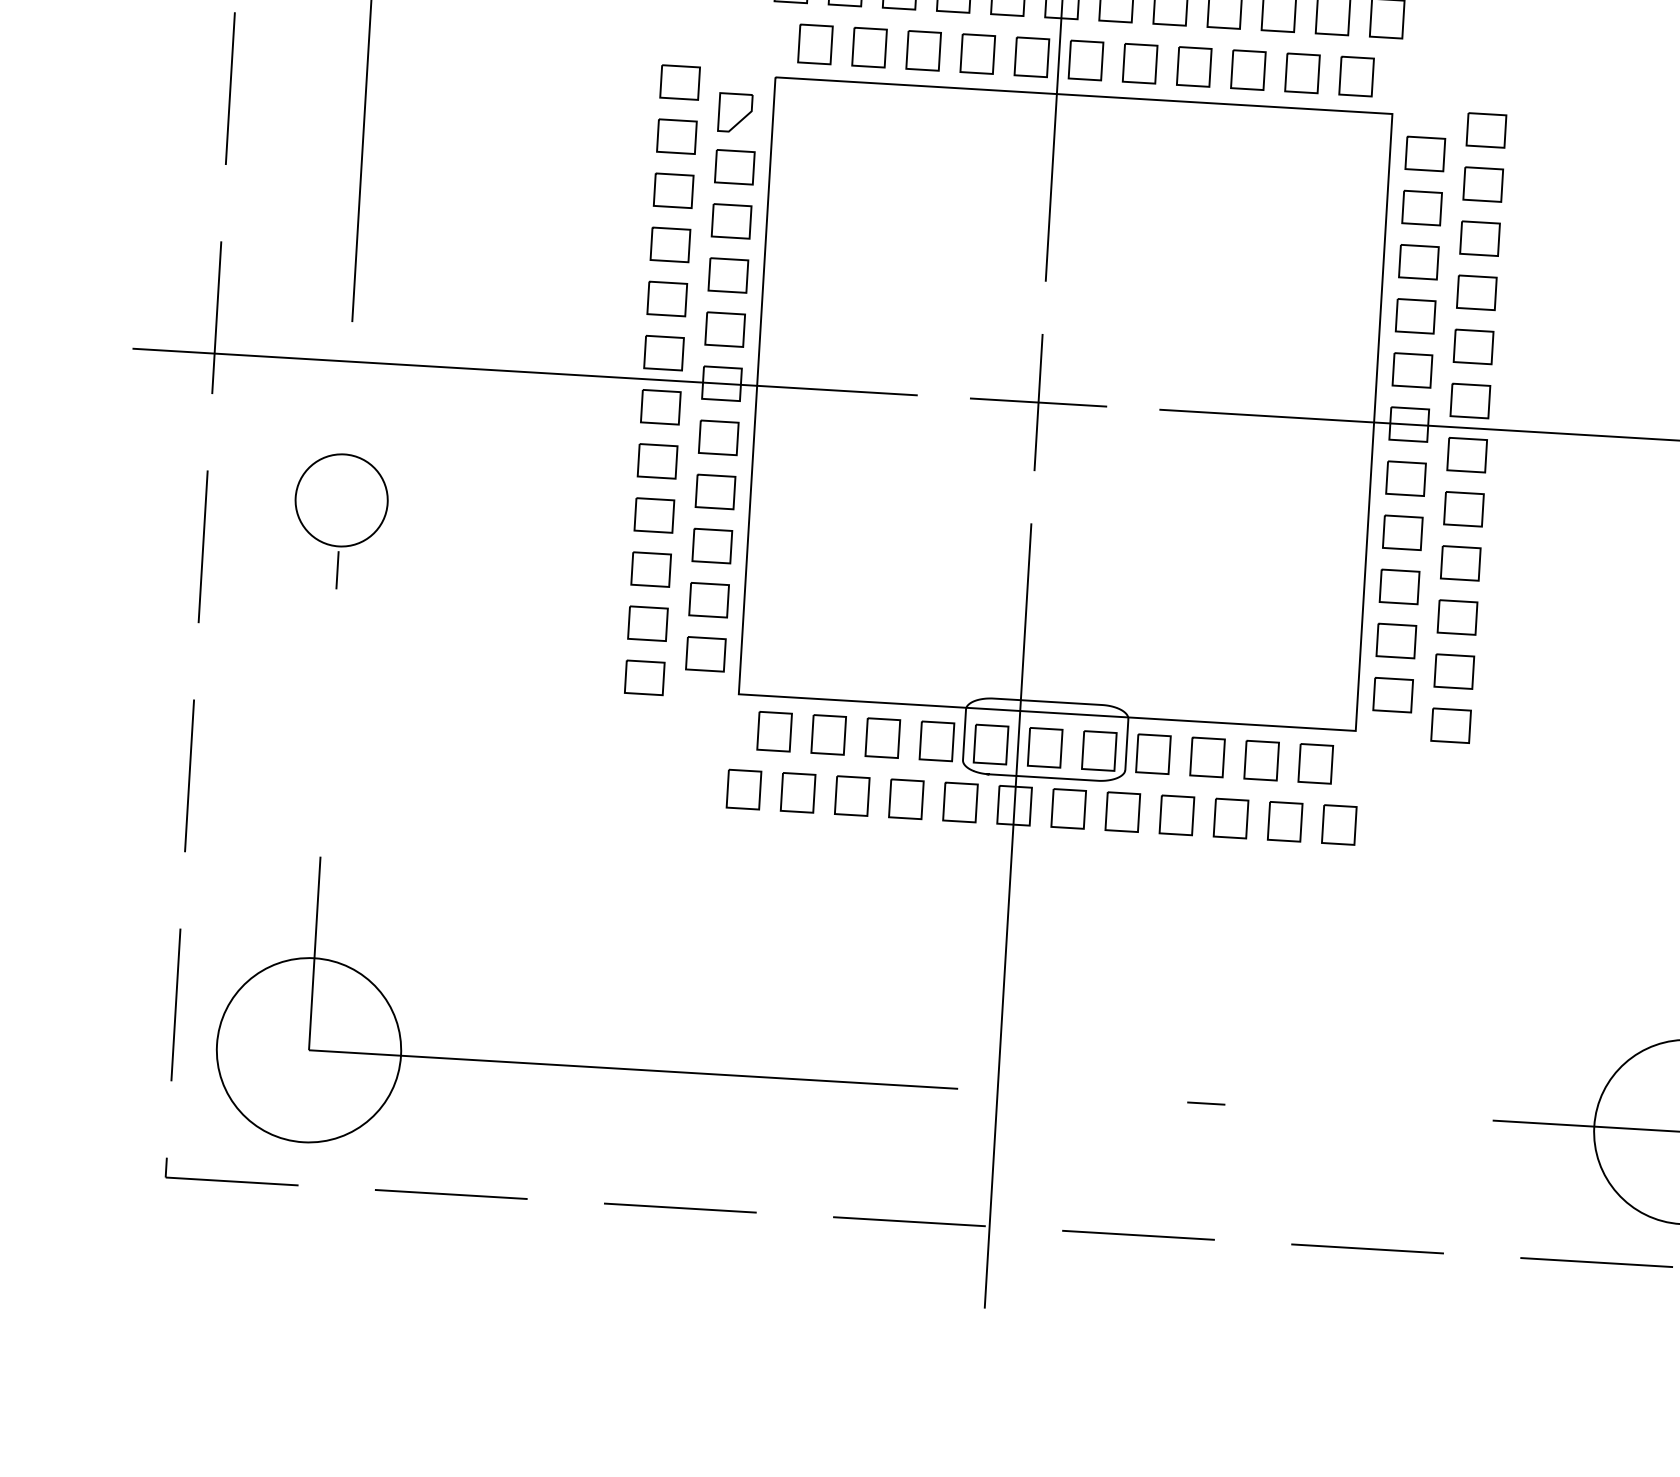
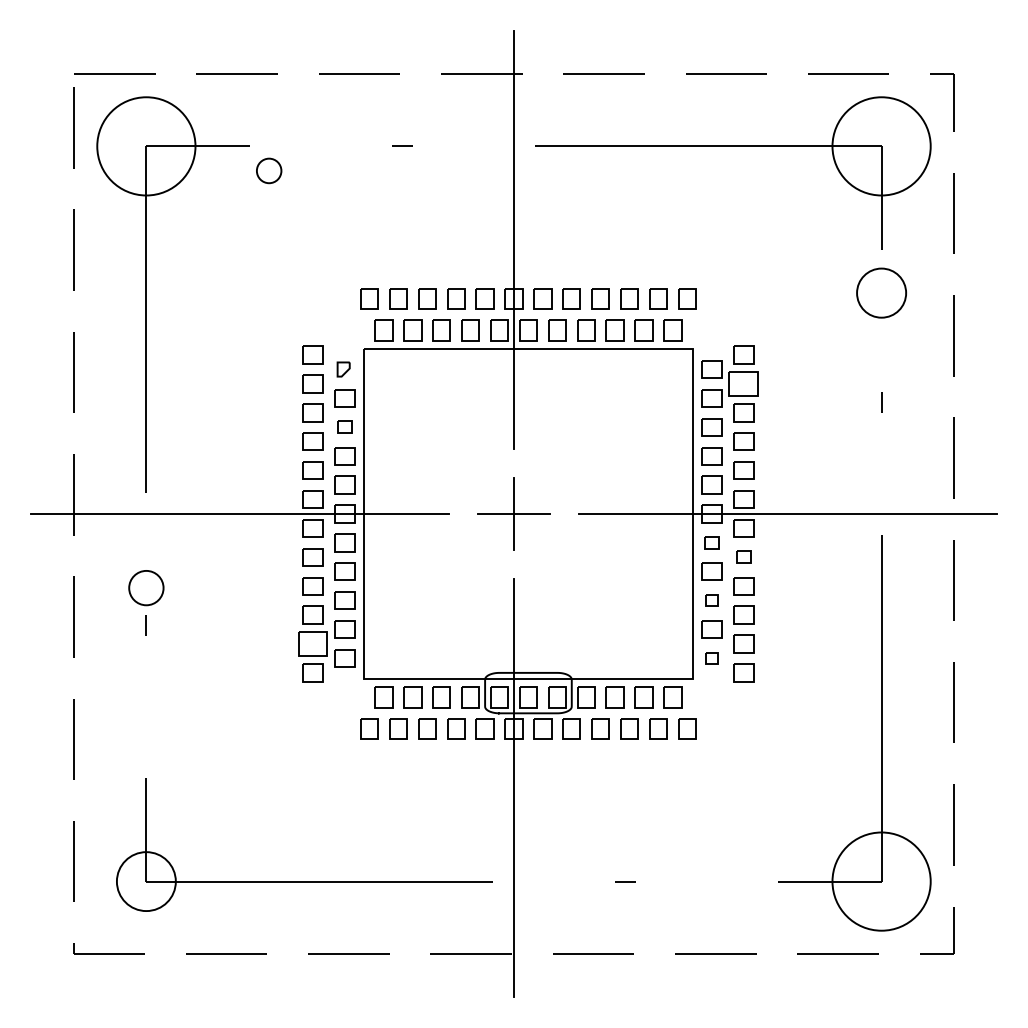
part: (735, 112) -> (343, 369), size x0.7
part: (1483, 183) -> (743, 383), size x1.4
part: (730, 221) -> (344, 427), size x0.7
part: (1405, 477) -> (711, 542), size x0.7
circle: (340, 499) -> (145, 587), size x0.7
part: (1463, 509) -> (743, 557), size x0.7
part: (1398, 586) -> (711, 600), size x0.6
part: (646, 622) -> (312, 643), size x1.4
part: (1392, 695) -> (711, 658), size x0.6
circle: (309, 1050) -> (146, 881), size x0.6

